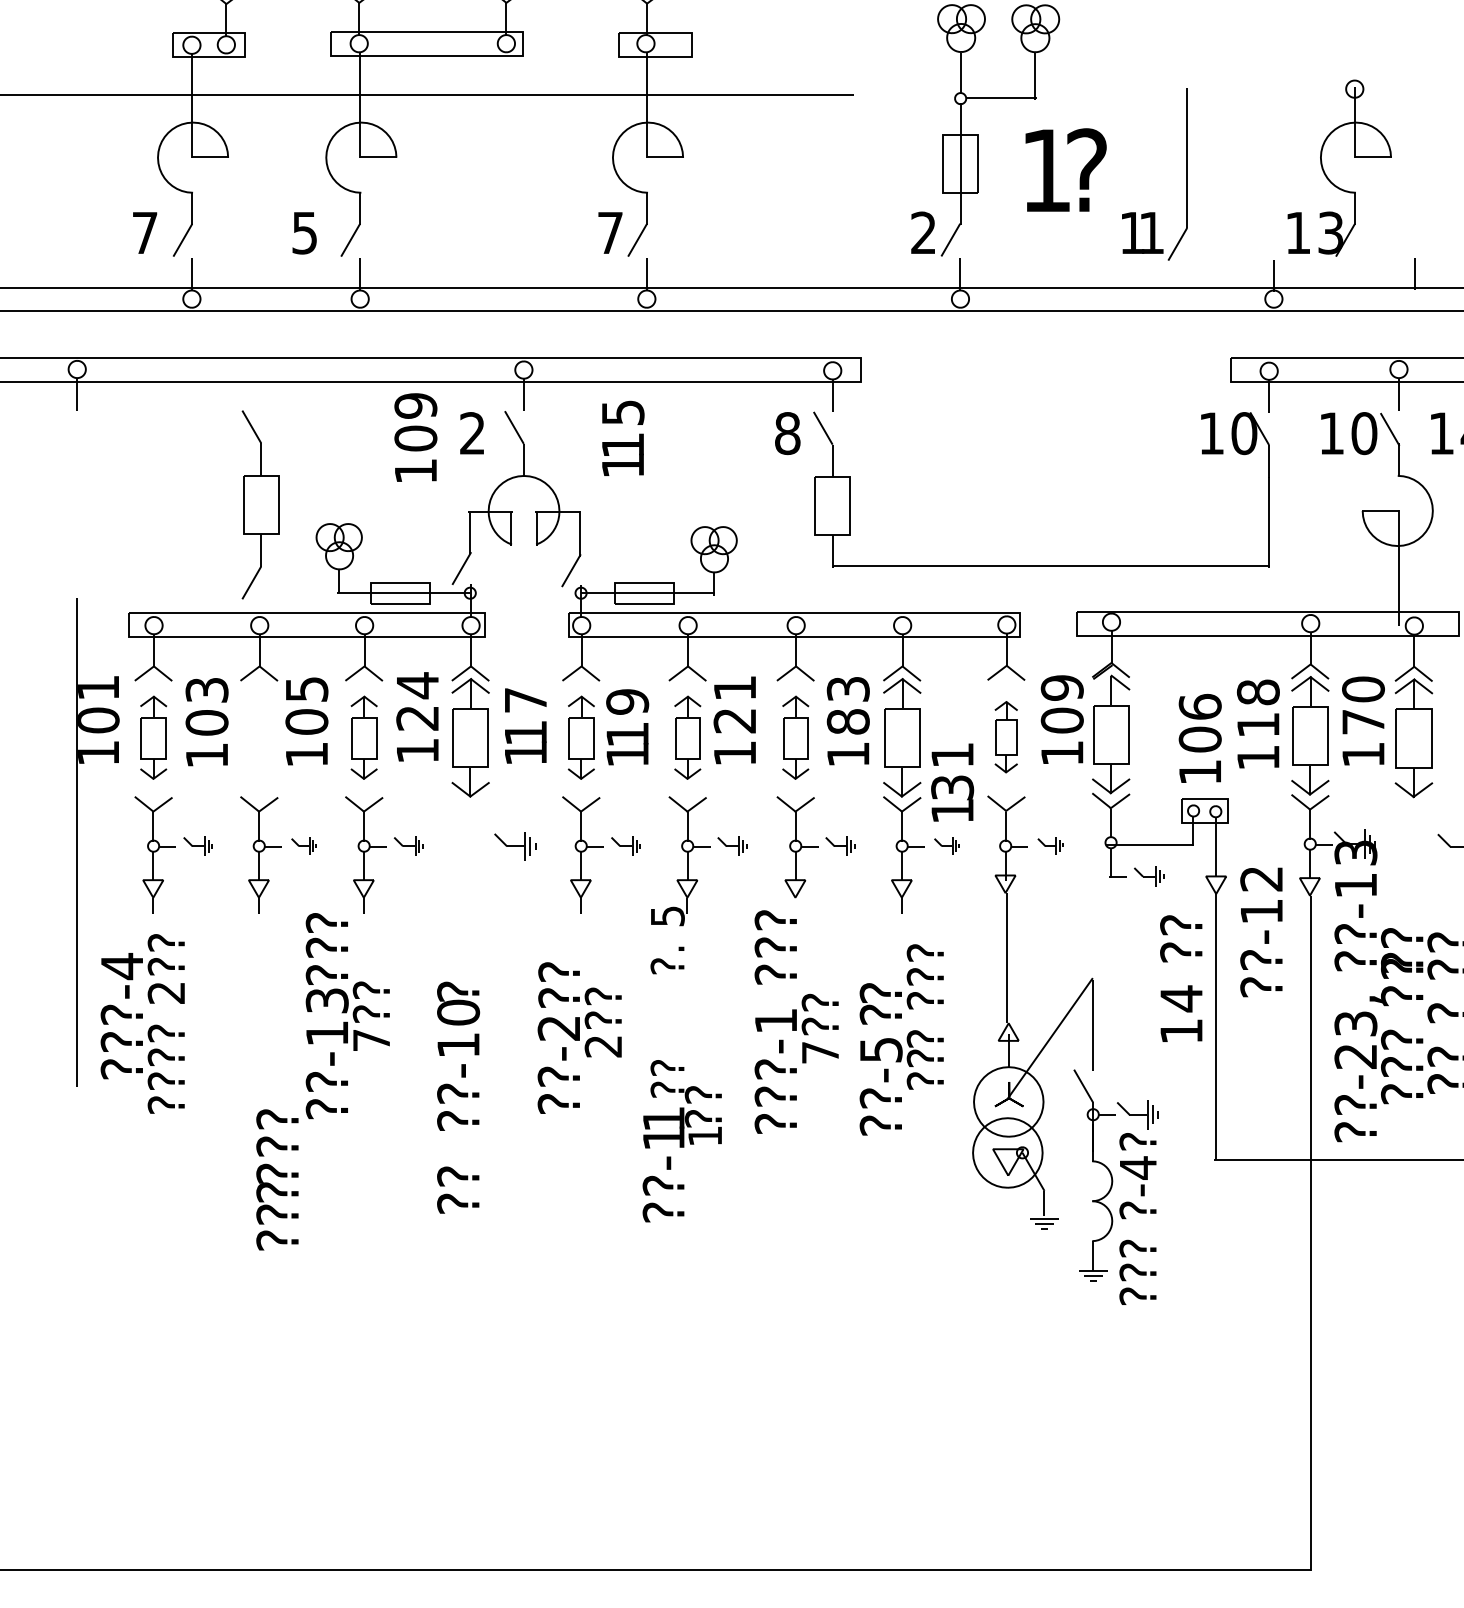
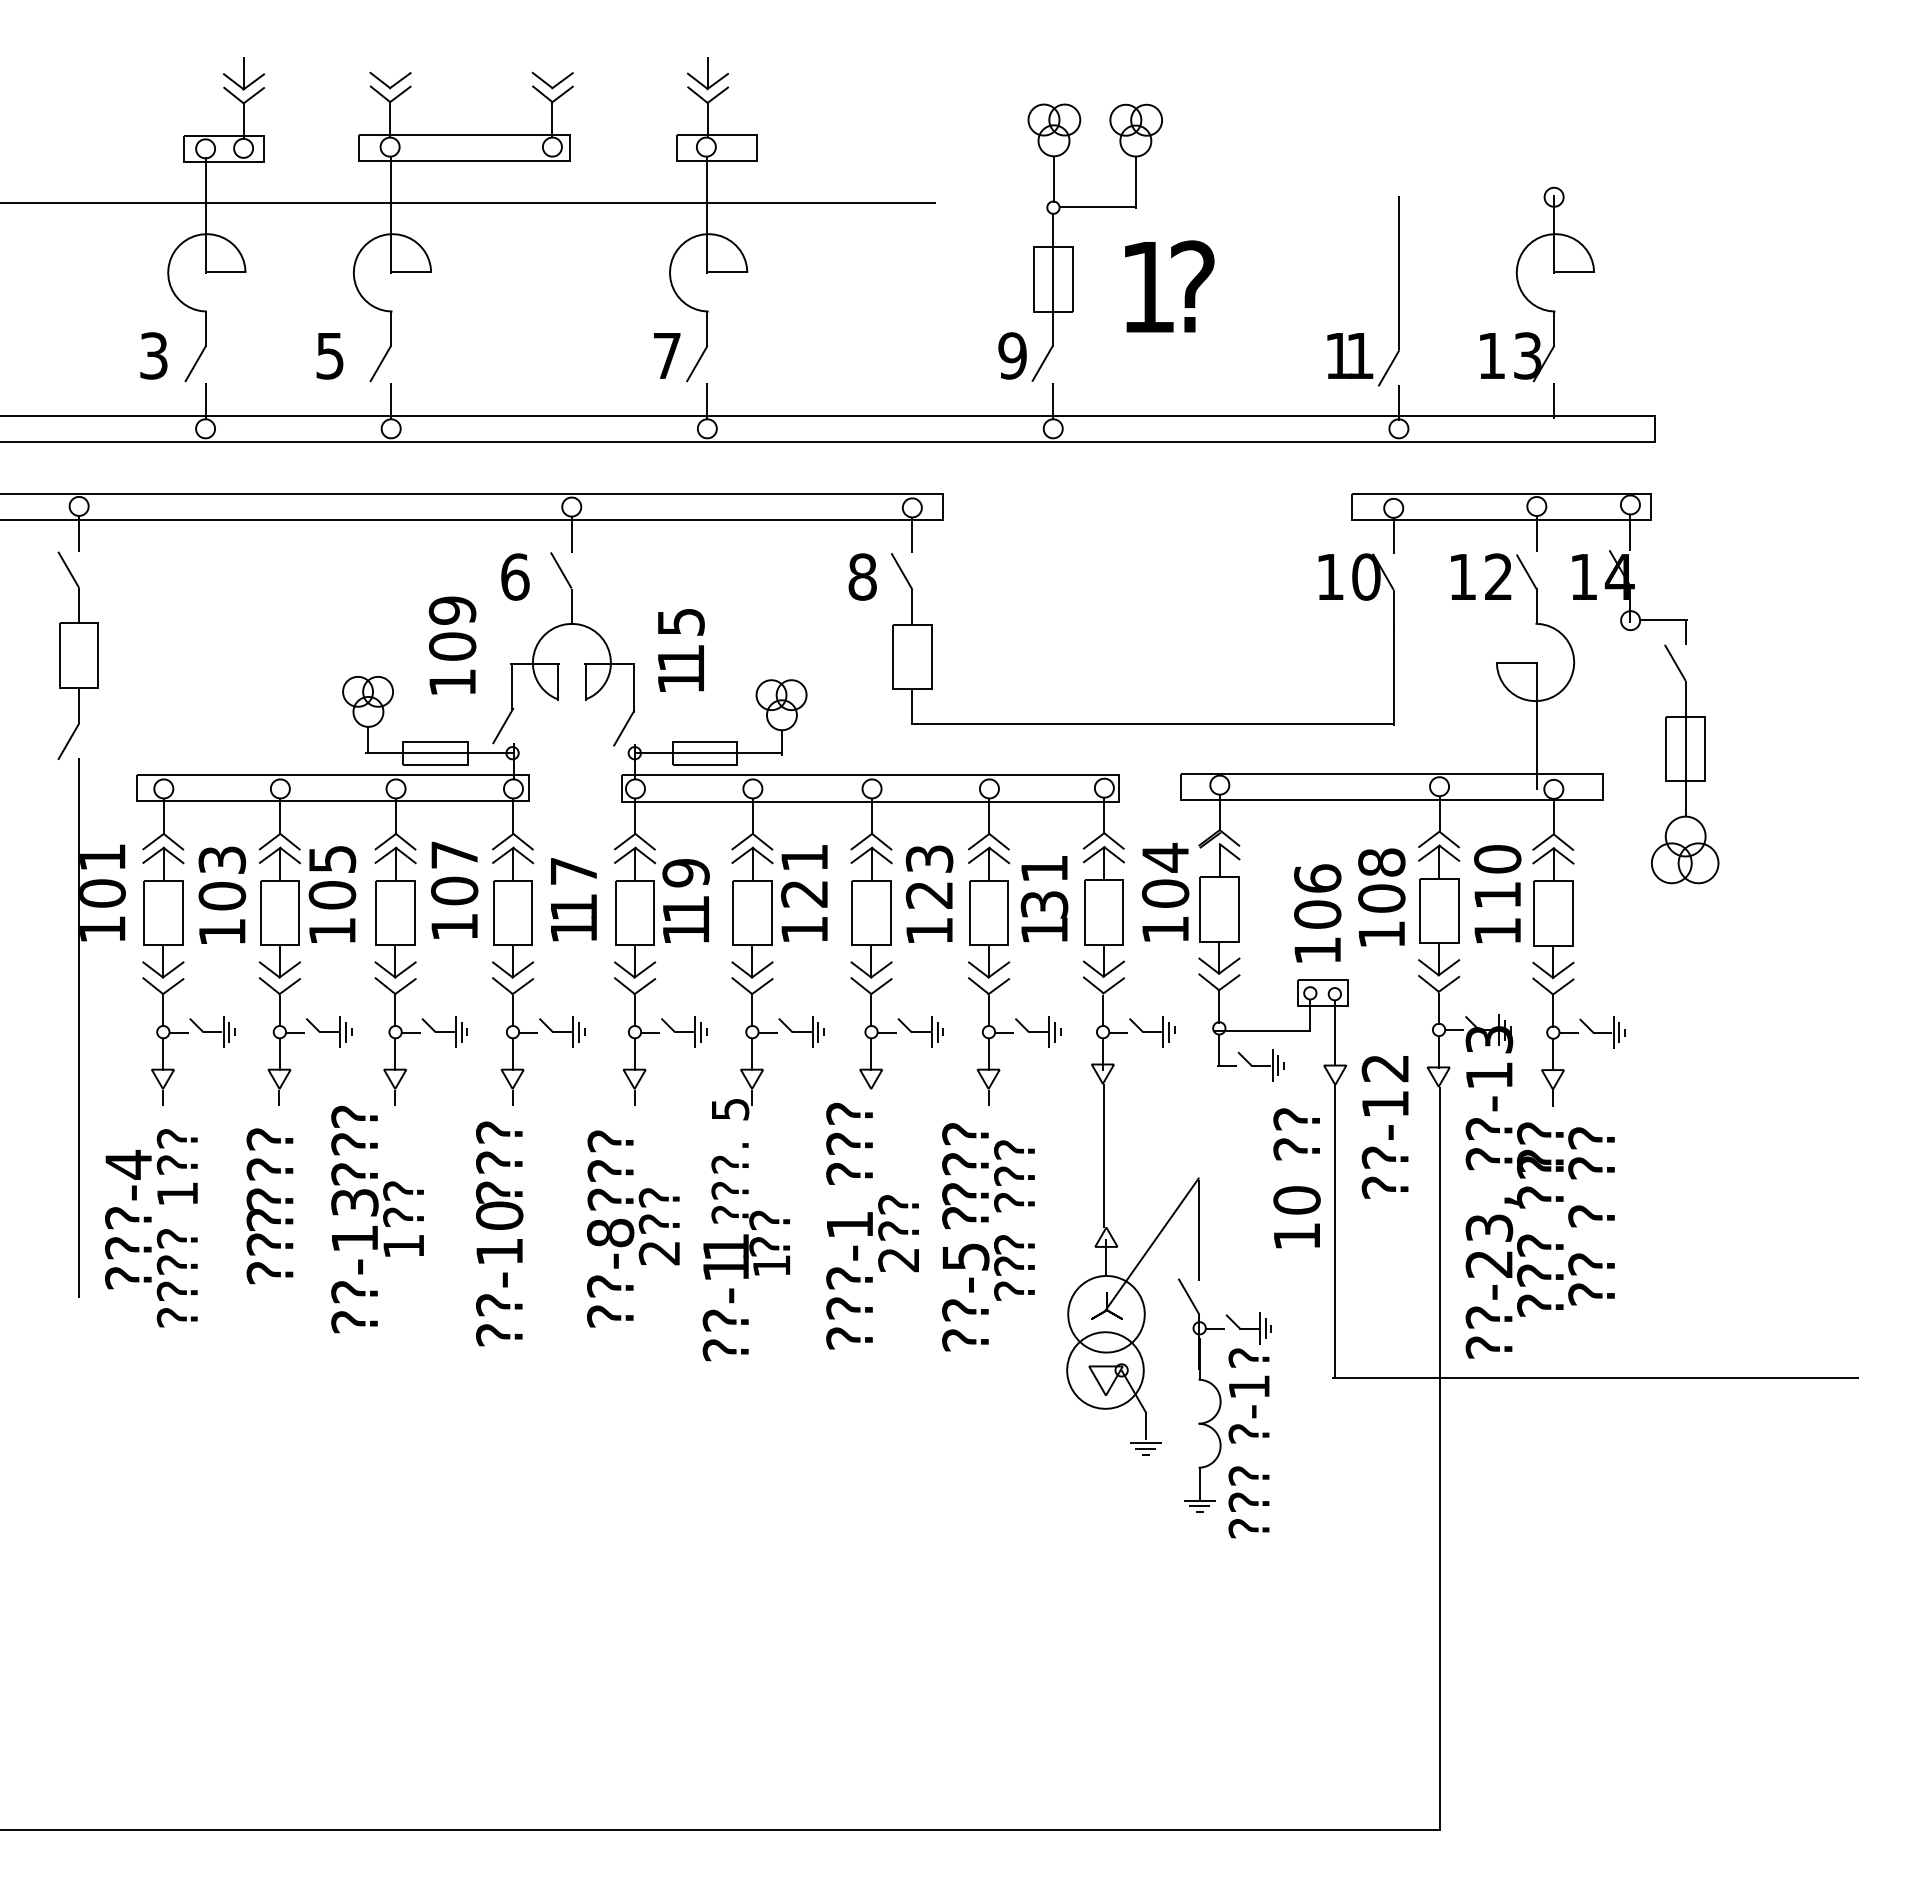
part: (1186, 174) -> (1398, 291), moved
part: (1327, 175) -> (1523, 292), moved
text: (144, 232) -> (153, 355), 7 -> 3
text: (923, 232) -> (1012, 355), 2 -> 9
text: (472, 433) -> (515, 576), 2 -> 6
text: (1364, 433) -> (1498, 576), 10 -> 12
text: (415, 437) -> (452, 645), moved
text: (623, 438) -> (681, 650), moved
part: (259, 504) -> (77, 655), moved
text: (1062, 687) -> (1165, 857), 109 -> 104
text: (417, 701) -> (454, 872), 124 -> 107
text: (848, 722) -> (929, 895), 183 -> 123
text: (1363, 722) -> (1497, 895), 170 -> 110
text: (1258, 724) -> (1381, 898), 118 -> 108
part: (1006, 736) -> (1103, 911), size x1.67
part: (153, 737) -> (163, 912), size x1.43
part: (258, 737) -> (279, 912), added
part: (364, 737) -> (395, 912), size x1.43
part: (581, 737) -> (635, 912), size x1.43
part: (687, 737) -> (752, 912), size x1.43
part: (795, 737) -> (871, 912), size x1.43
text: (952, 783) -> (1044, 899), moved
part: (198, 845) -> (212, 1031), size x1.43
part: (304, 845) -> (329, 1031), size x1.67
part: (408, 845) -> (444, 1031), size x1.43
part: (626, 845) -> (684, 1031), size x1.43
part: (732, 845) -> (801, 1031), size x1.43
part: (840, 845) -> (920, 1031), size x1.43
part: (947, 845) -> (1038, 1031), size x1.67
part: (1050, 845) -> (1152, 1031), size x1.67
part: (471, 854) -> (514, 1041), added
part: (1415, 854) -> (1555, 1041), added
part: (1148, 876) -> (1260, 1065), size x1.43
text: (559, 945) -> (610, 1141), ? -> ??
text: (880, 952) -> (965, 1149), ? -> ???
text: (165, 993) -> (176, 1194), 2?? -> 1??
text: (1181, 998) -> (1296, 1200), 14 -> 10
text: (559, 1028) -> (610, 1233), ??-2 -> ??-8
text: (371, 1039) -> (403, 1245), 7?? -> 1??
text: (820, 1053) -> (898, 1260), 7?? -> 2??
text: (681, 1141) -> (745, 1271), moved
text: (1138, 1168) -> (1249, 1387), ?-4? -> ?-1?
text: (277, 1179) -> (269, 1205), moved
text: (458, 1190) -> (499, 1147), moved

